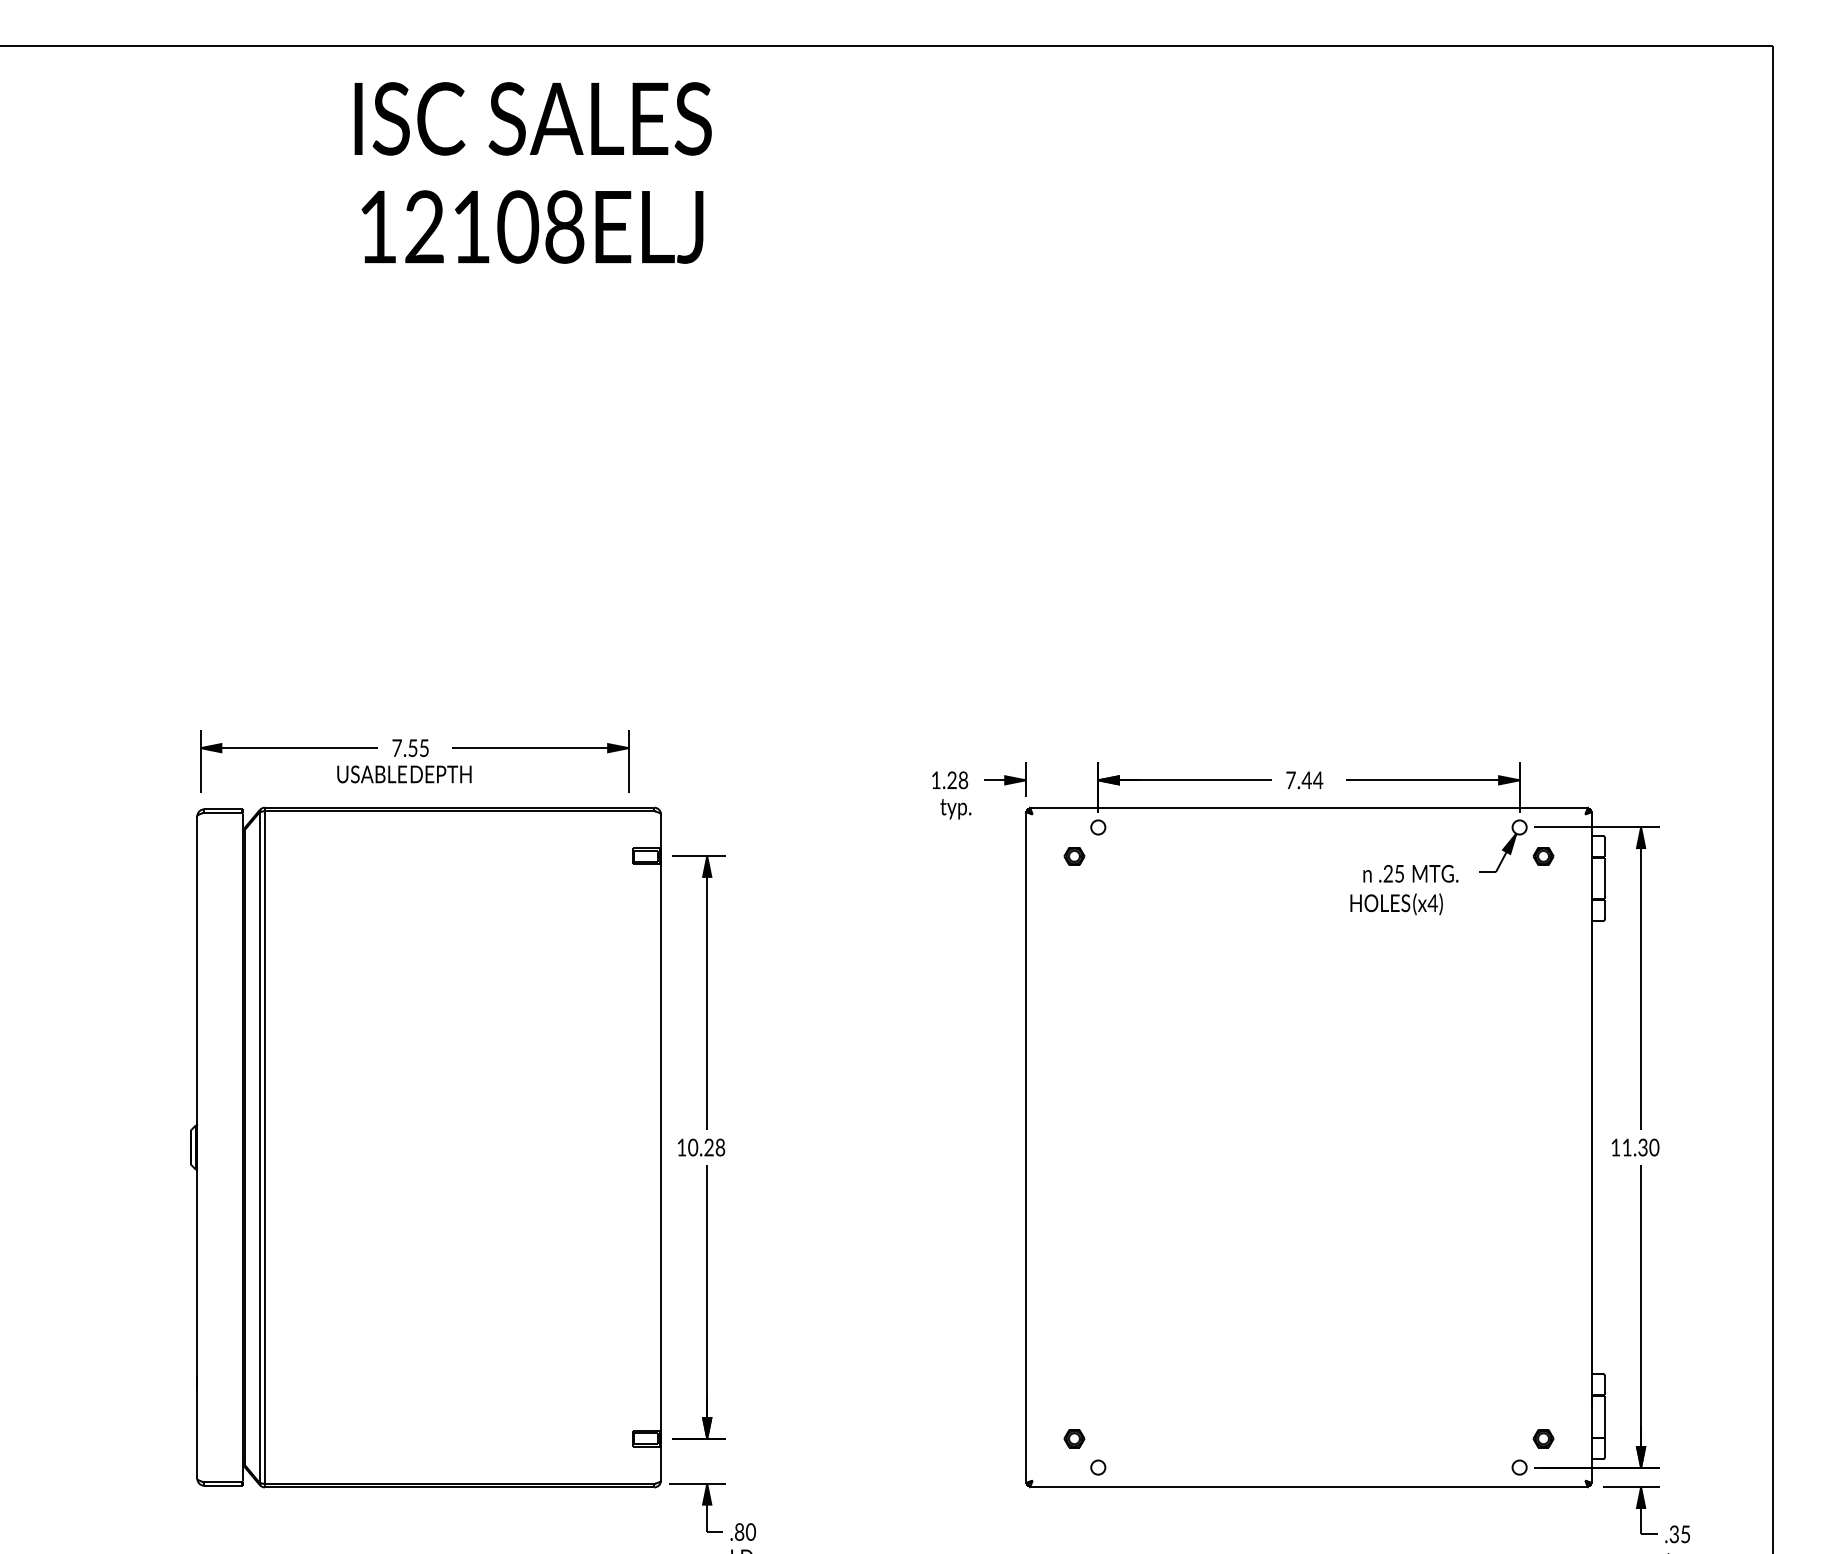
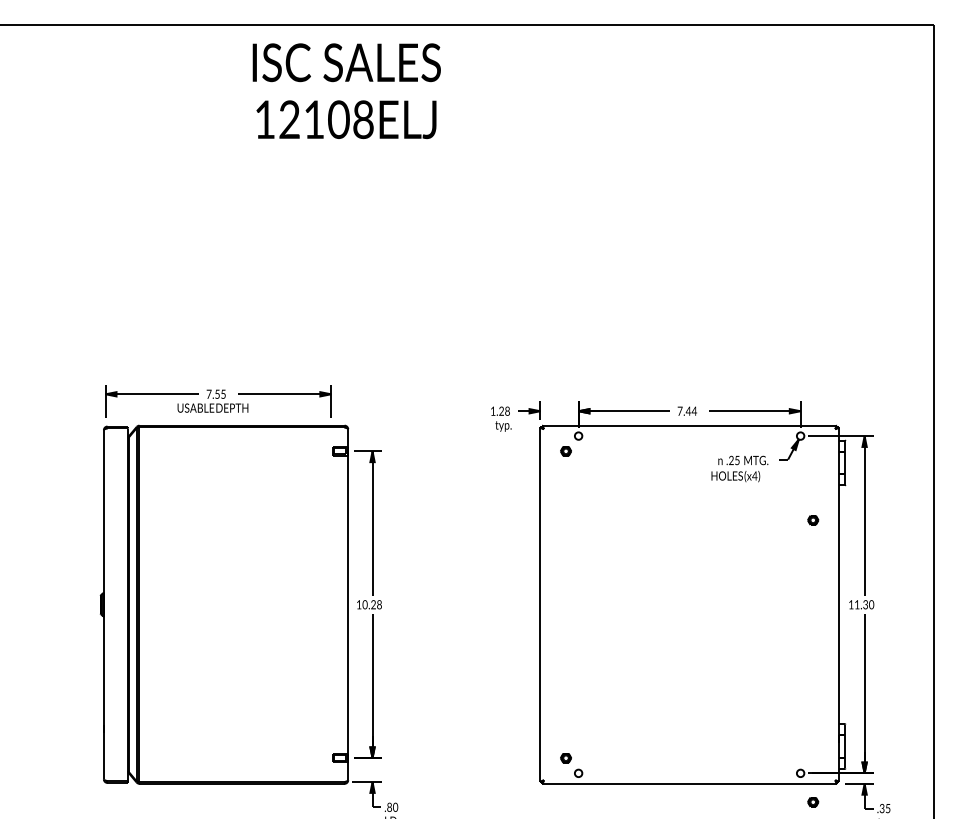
text: (532, 173) -> (346, 91), moved
part: (1544, 856) -> (813, 520), moved
part: (1544, 1439) -> (813, 802), moved

